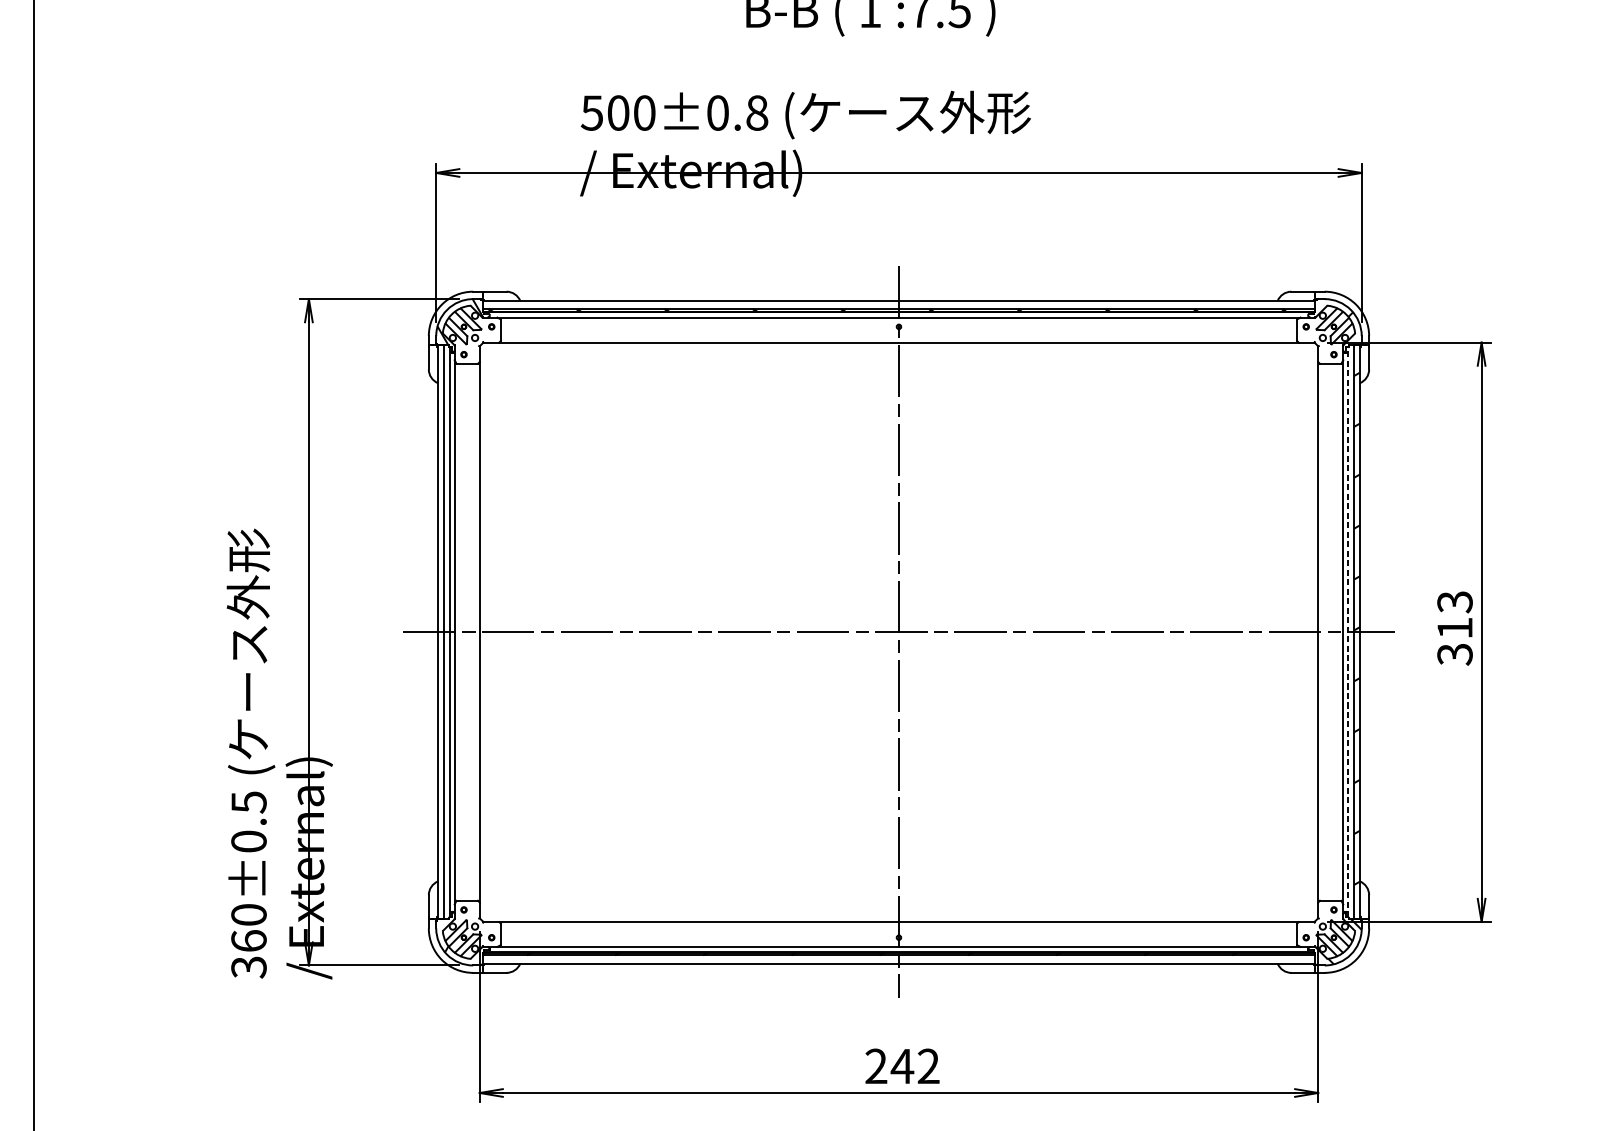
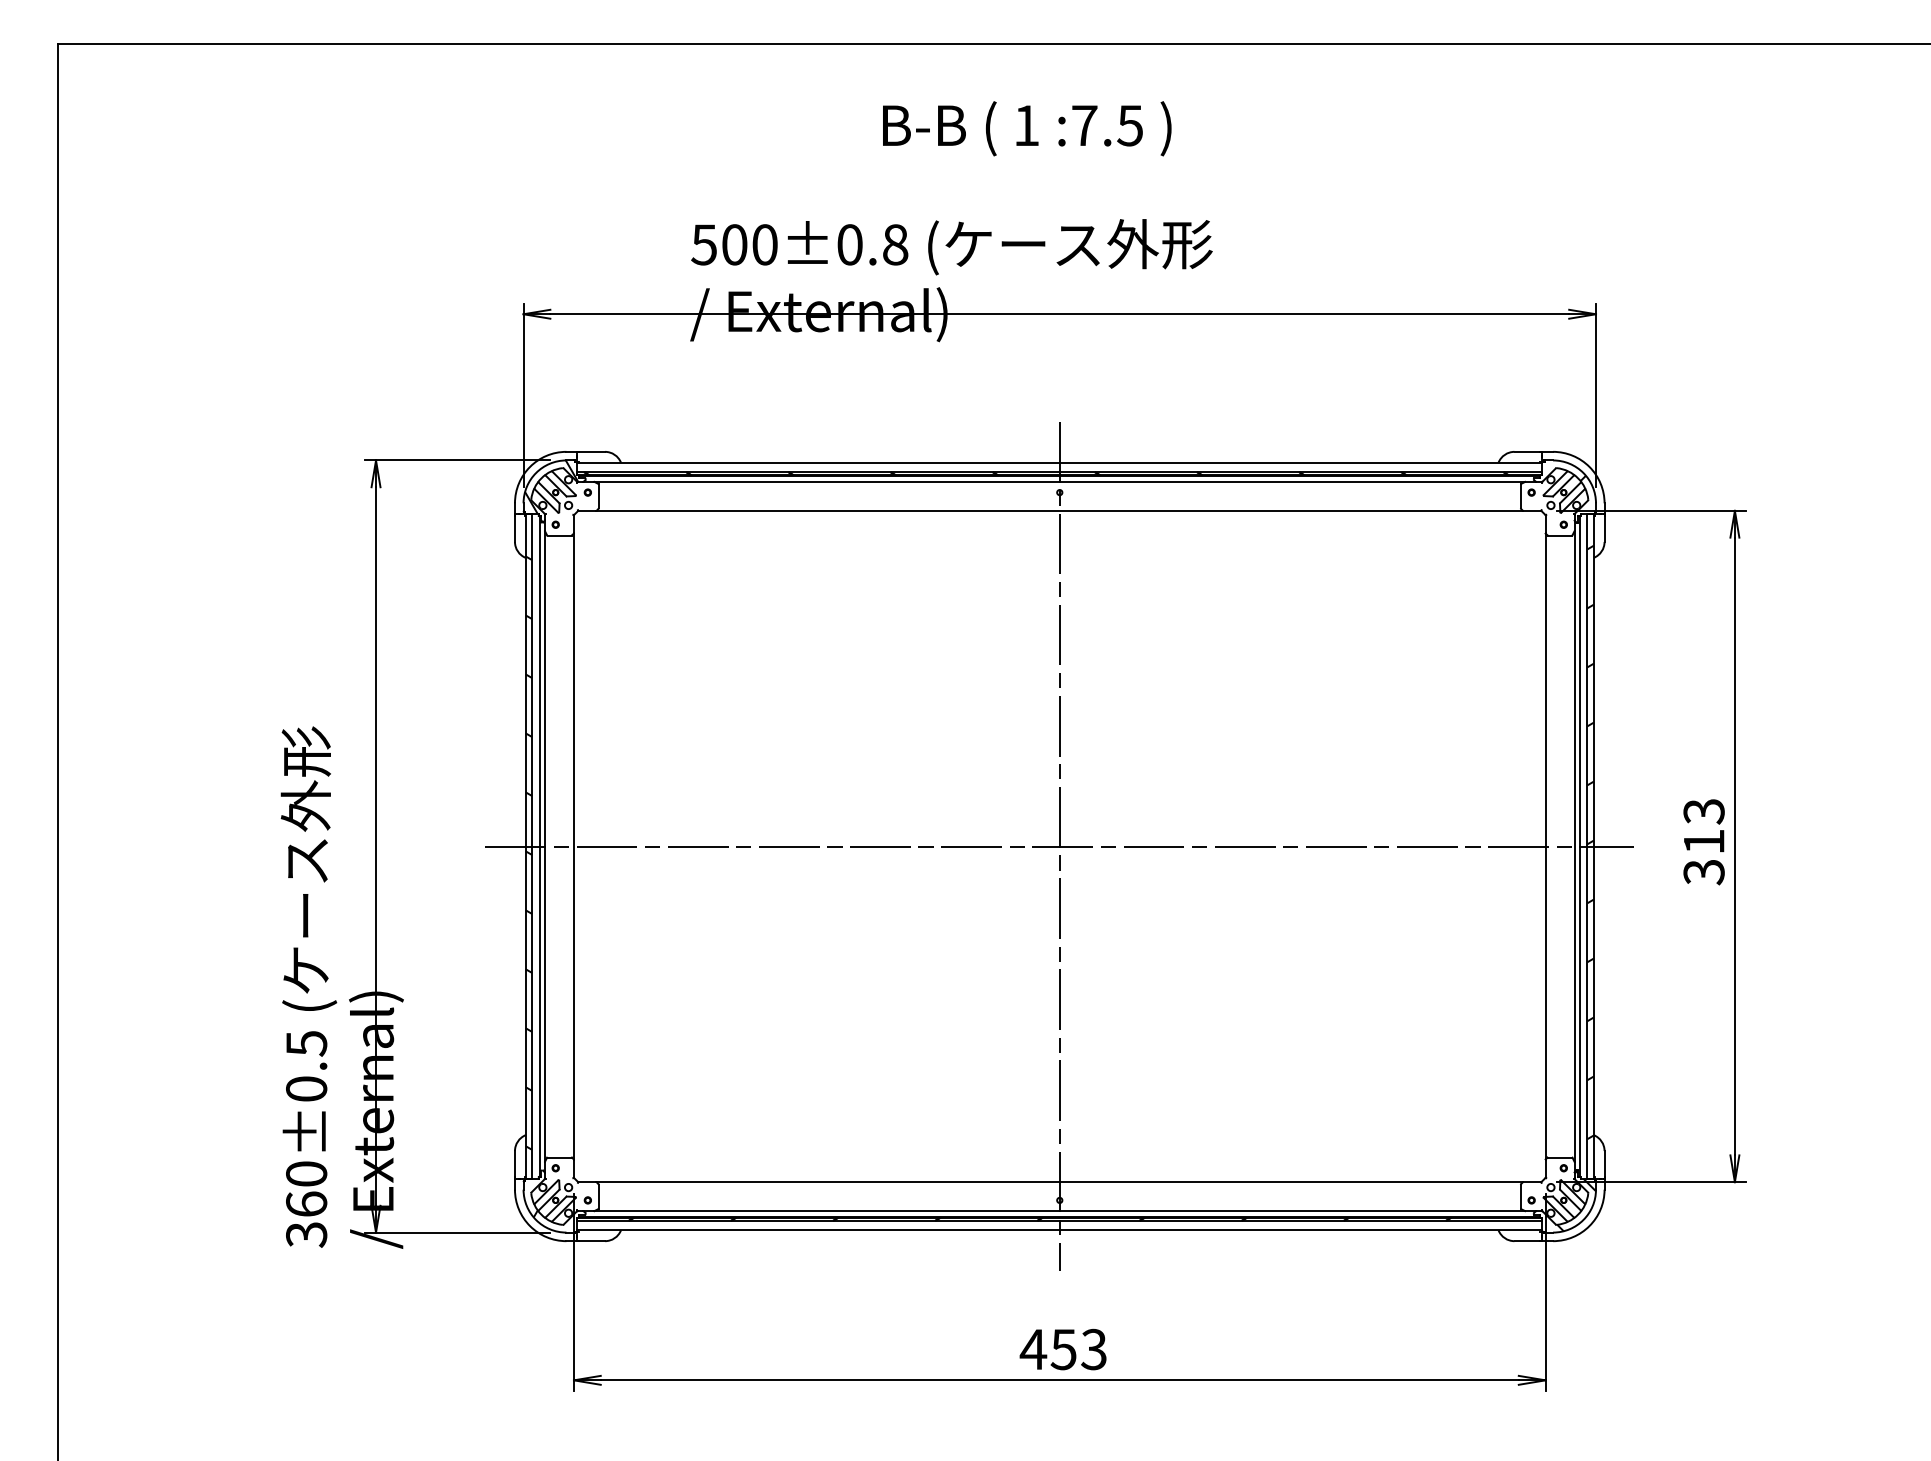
line: (1347, 632) -> (1579, 846), dashed -> solid
hatch: (440, 637) -> (528, 852), added
text: (901, 1066) -> (1062, 1349), 242 -> 453

